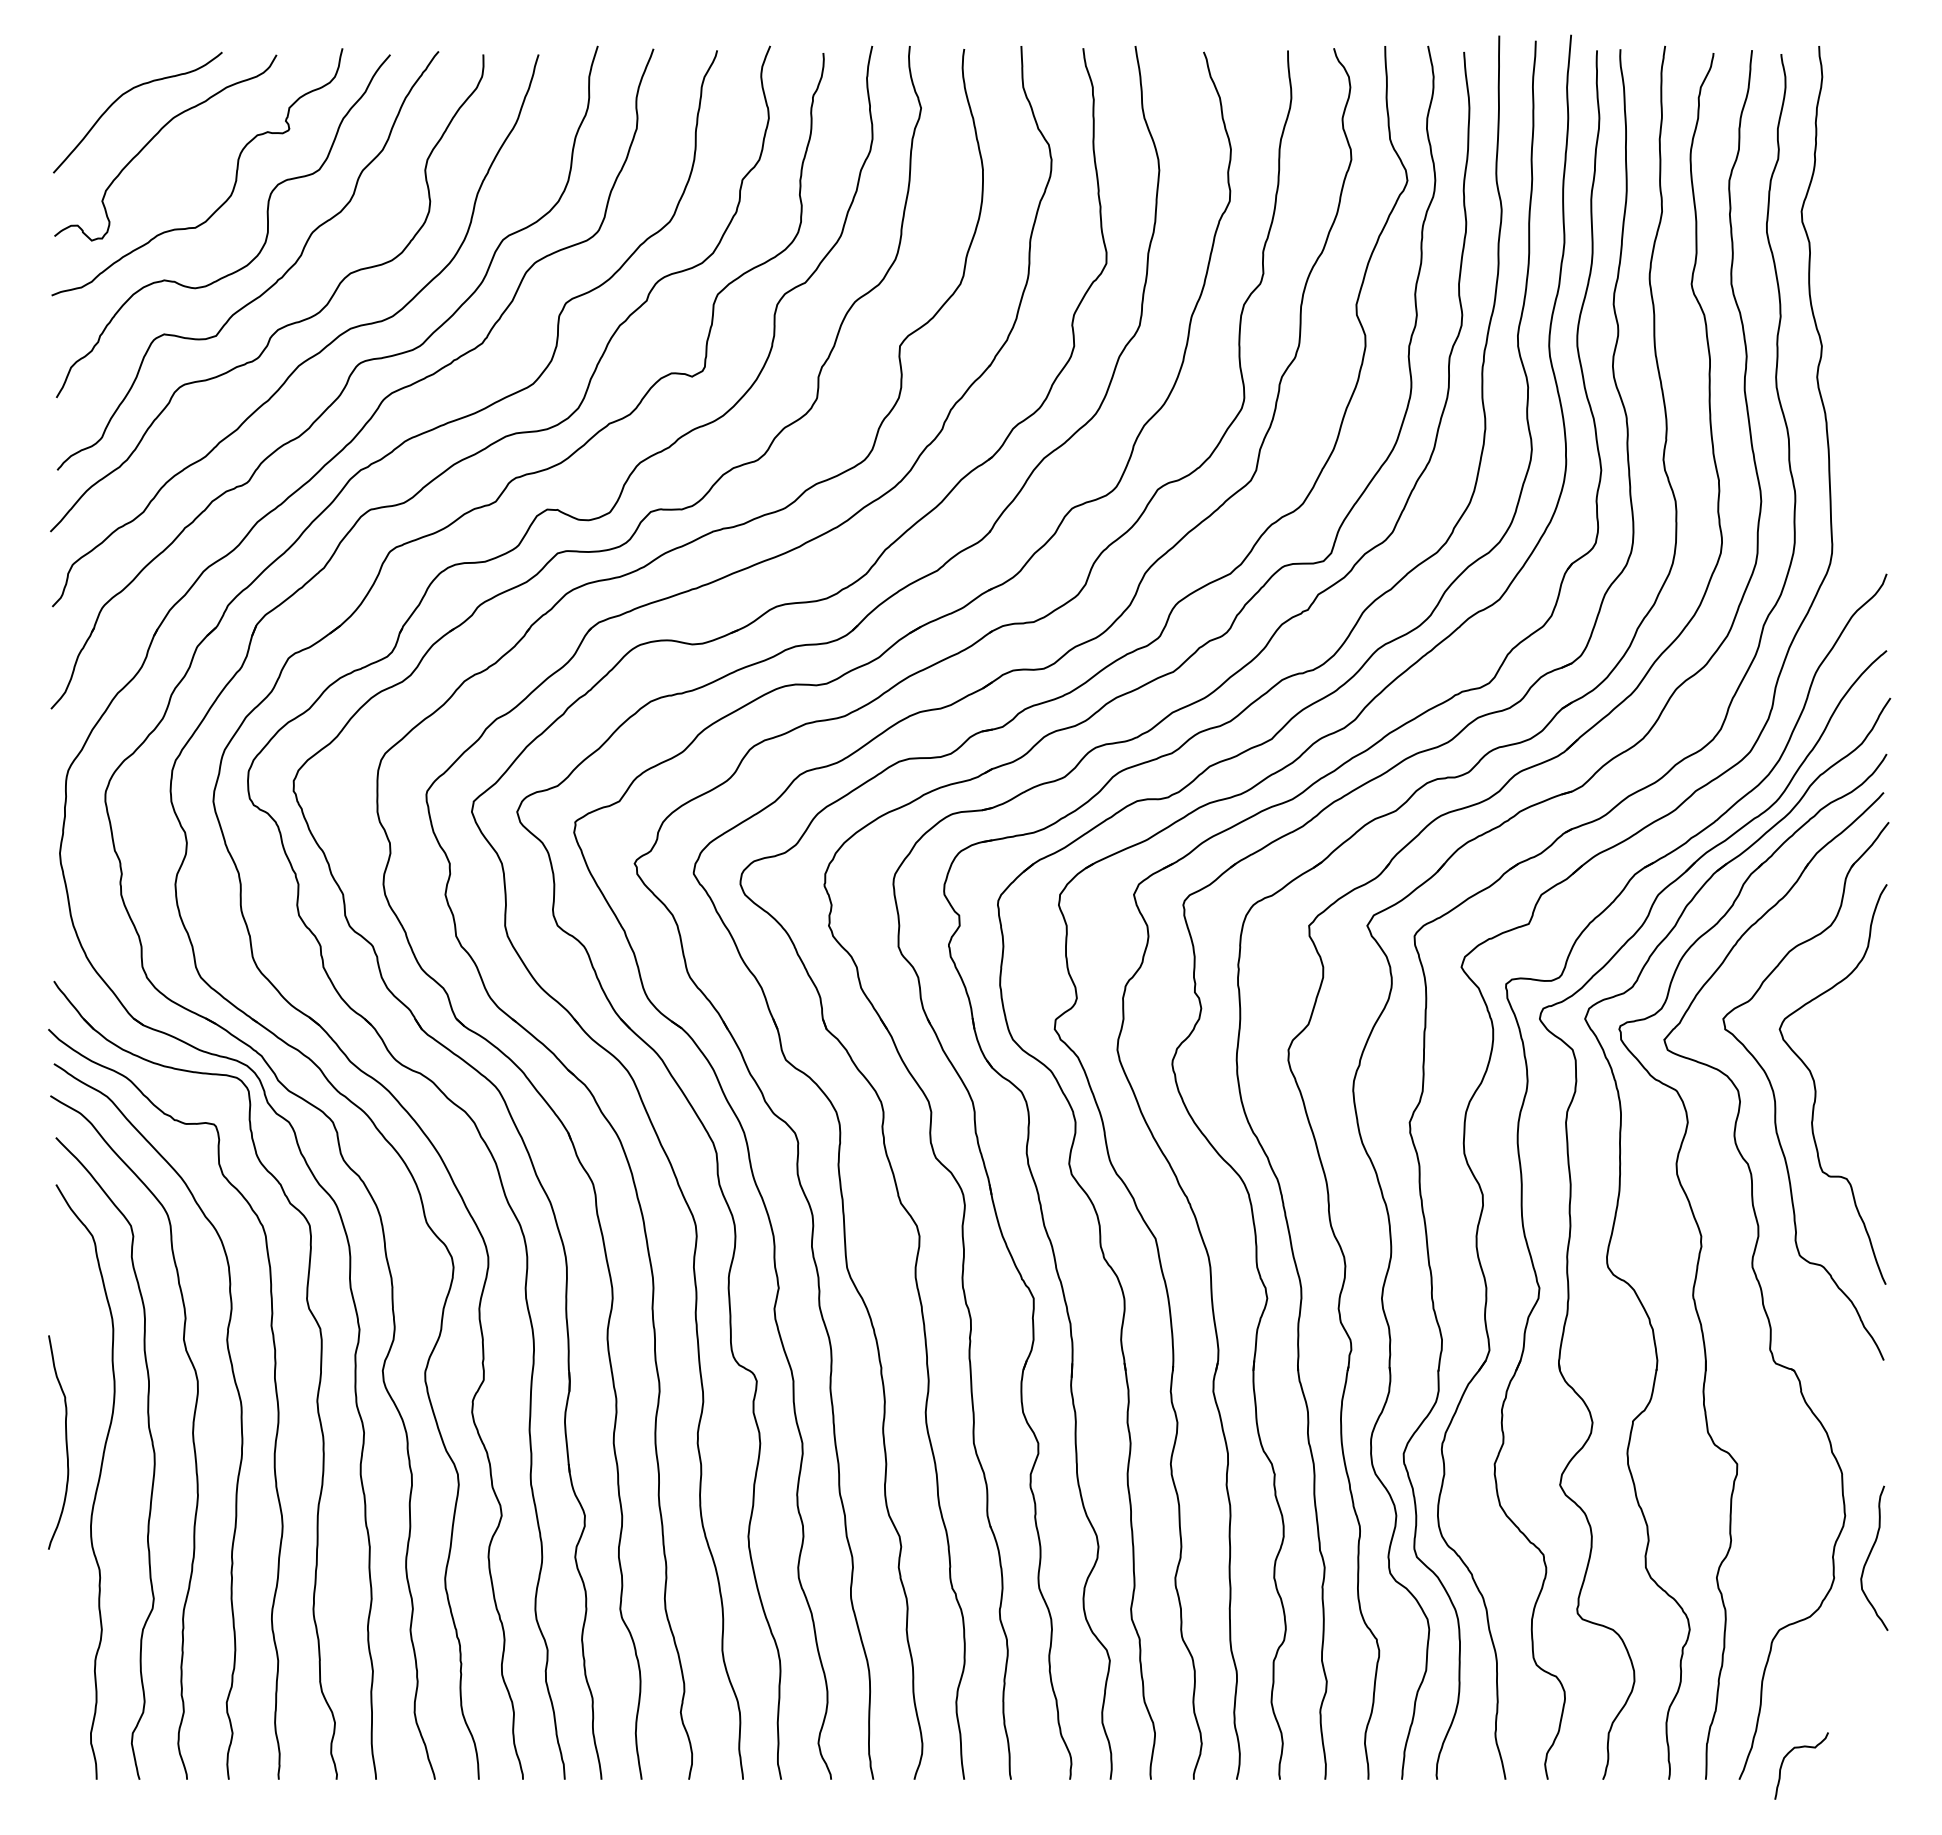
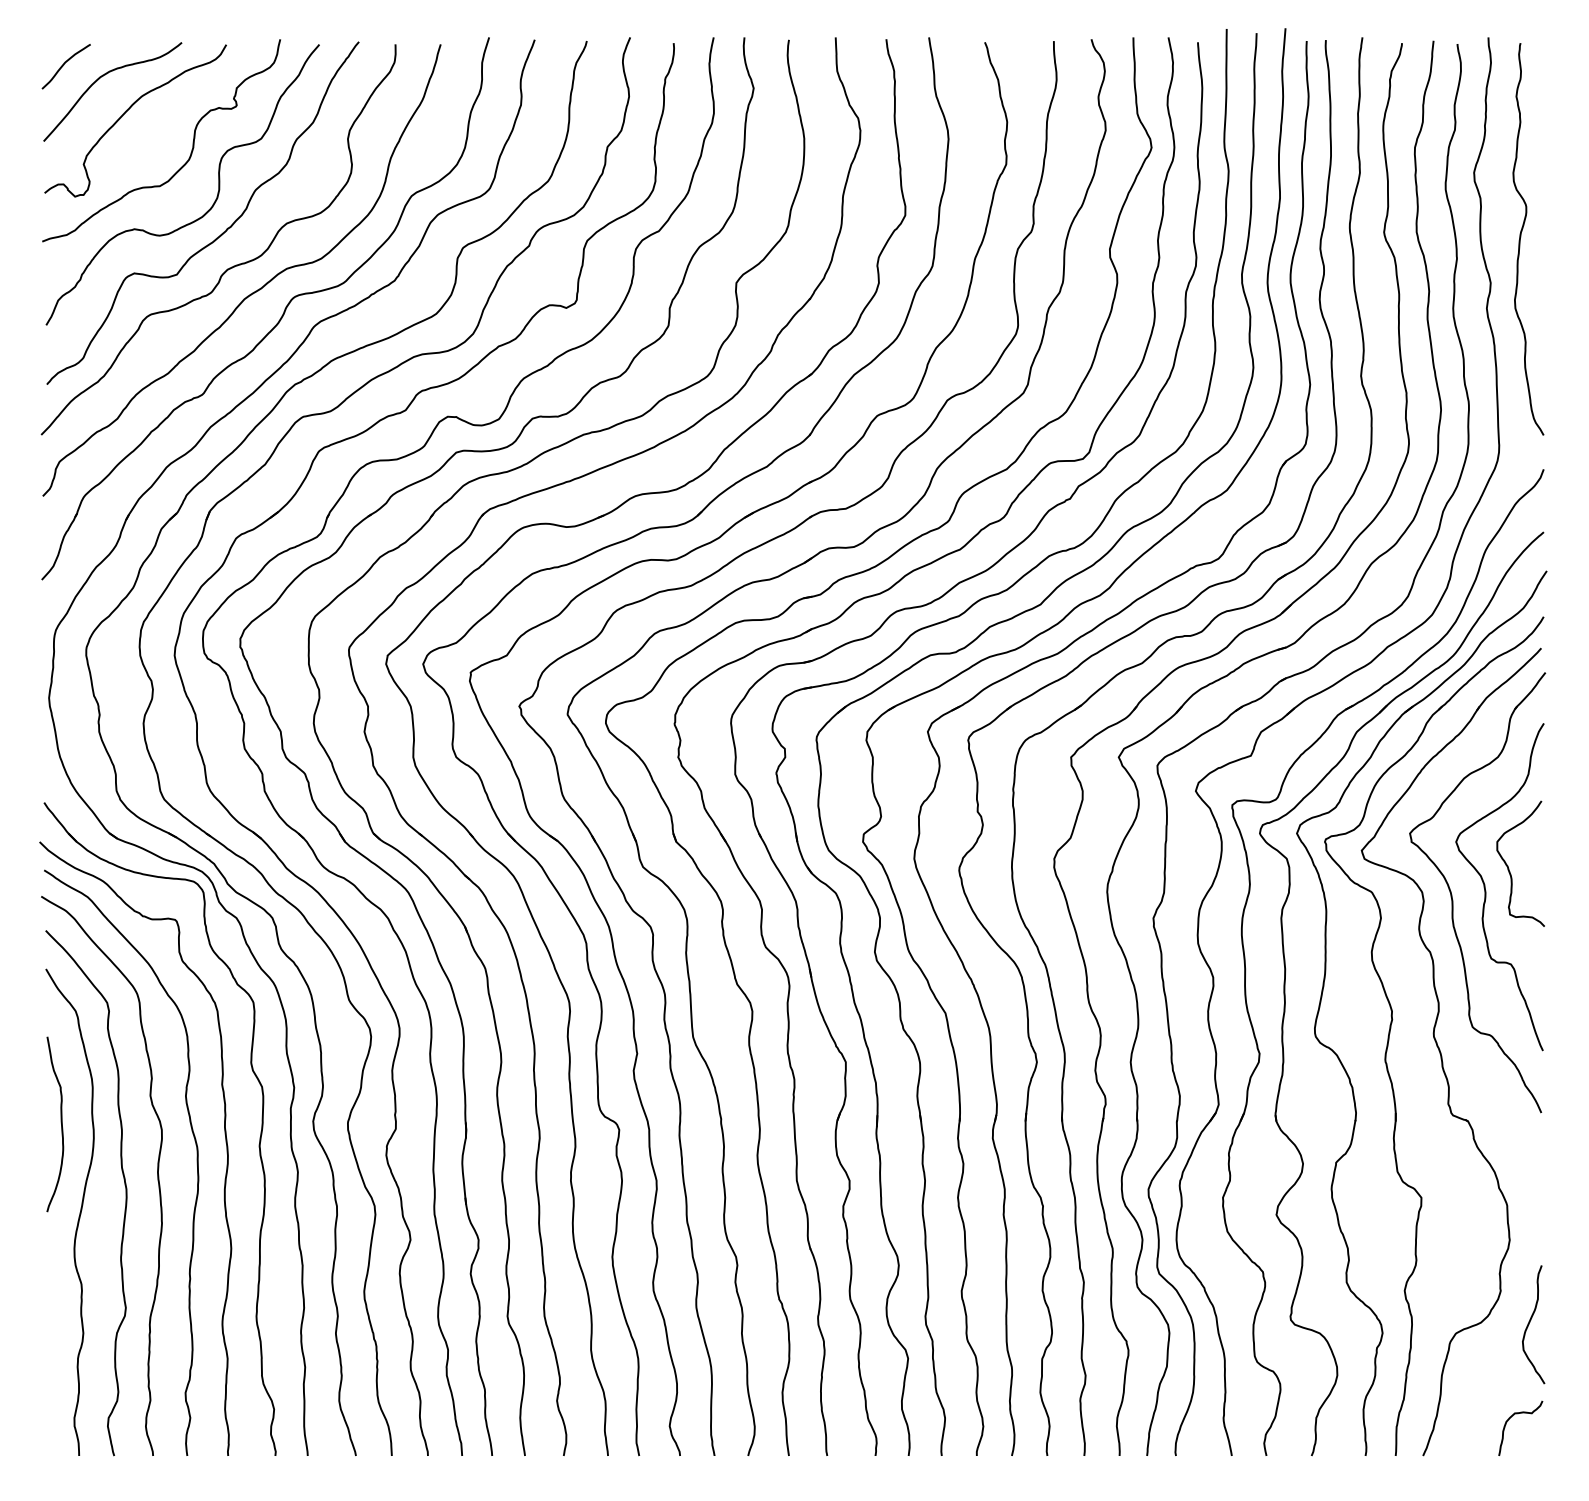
curve: (78, 79) -> (64, 64), added
curve: (1859, 288) -> (1521, 235), added
curve: (1844, 1061) -> (1509, 868), added
curve: (65, 1442) -> (60, 1124), moved
curve: (1870, 1555) -> (1530, 1322), moved
curve: (1789, 1753) -> (1510, 1418), moved

